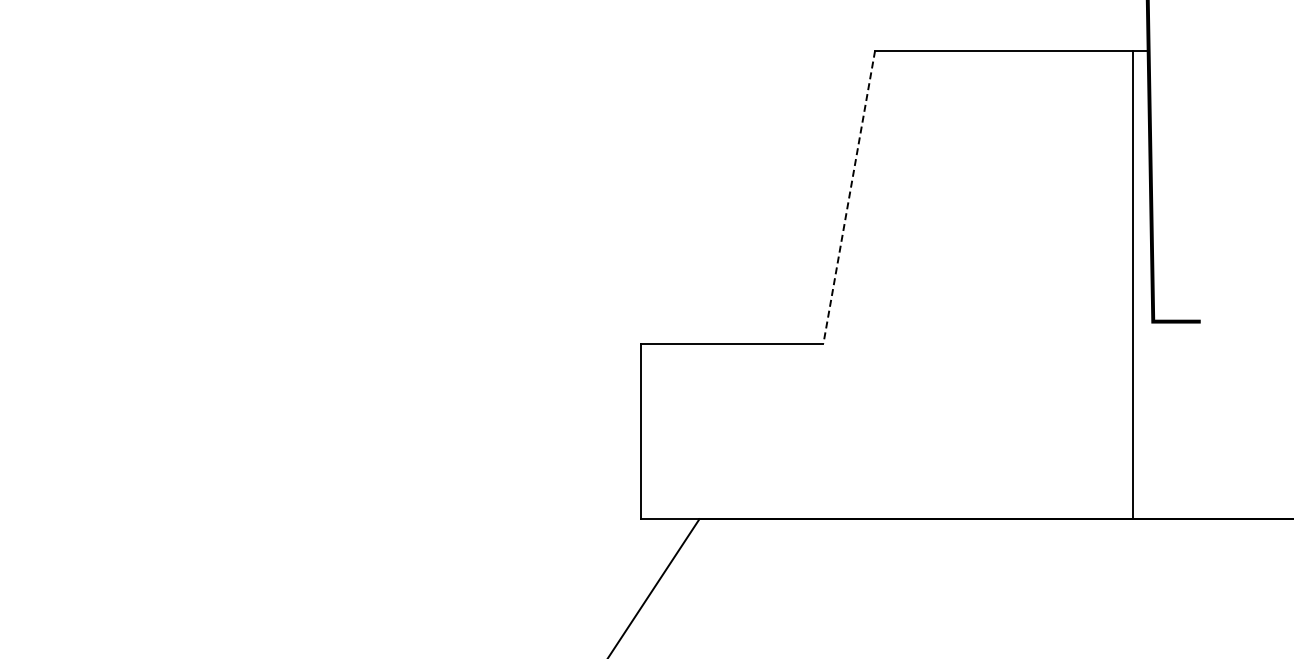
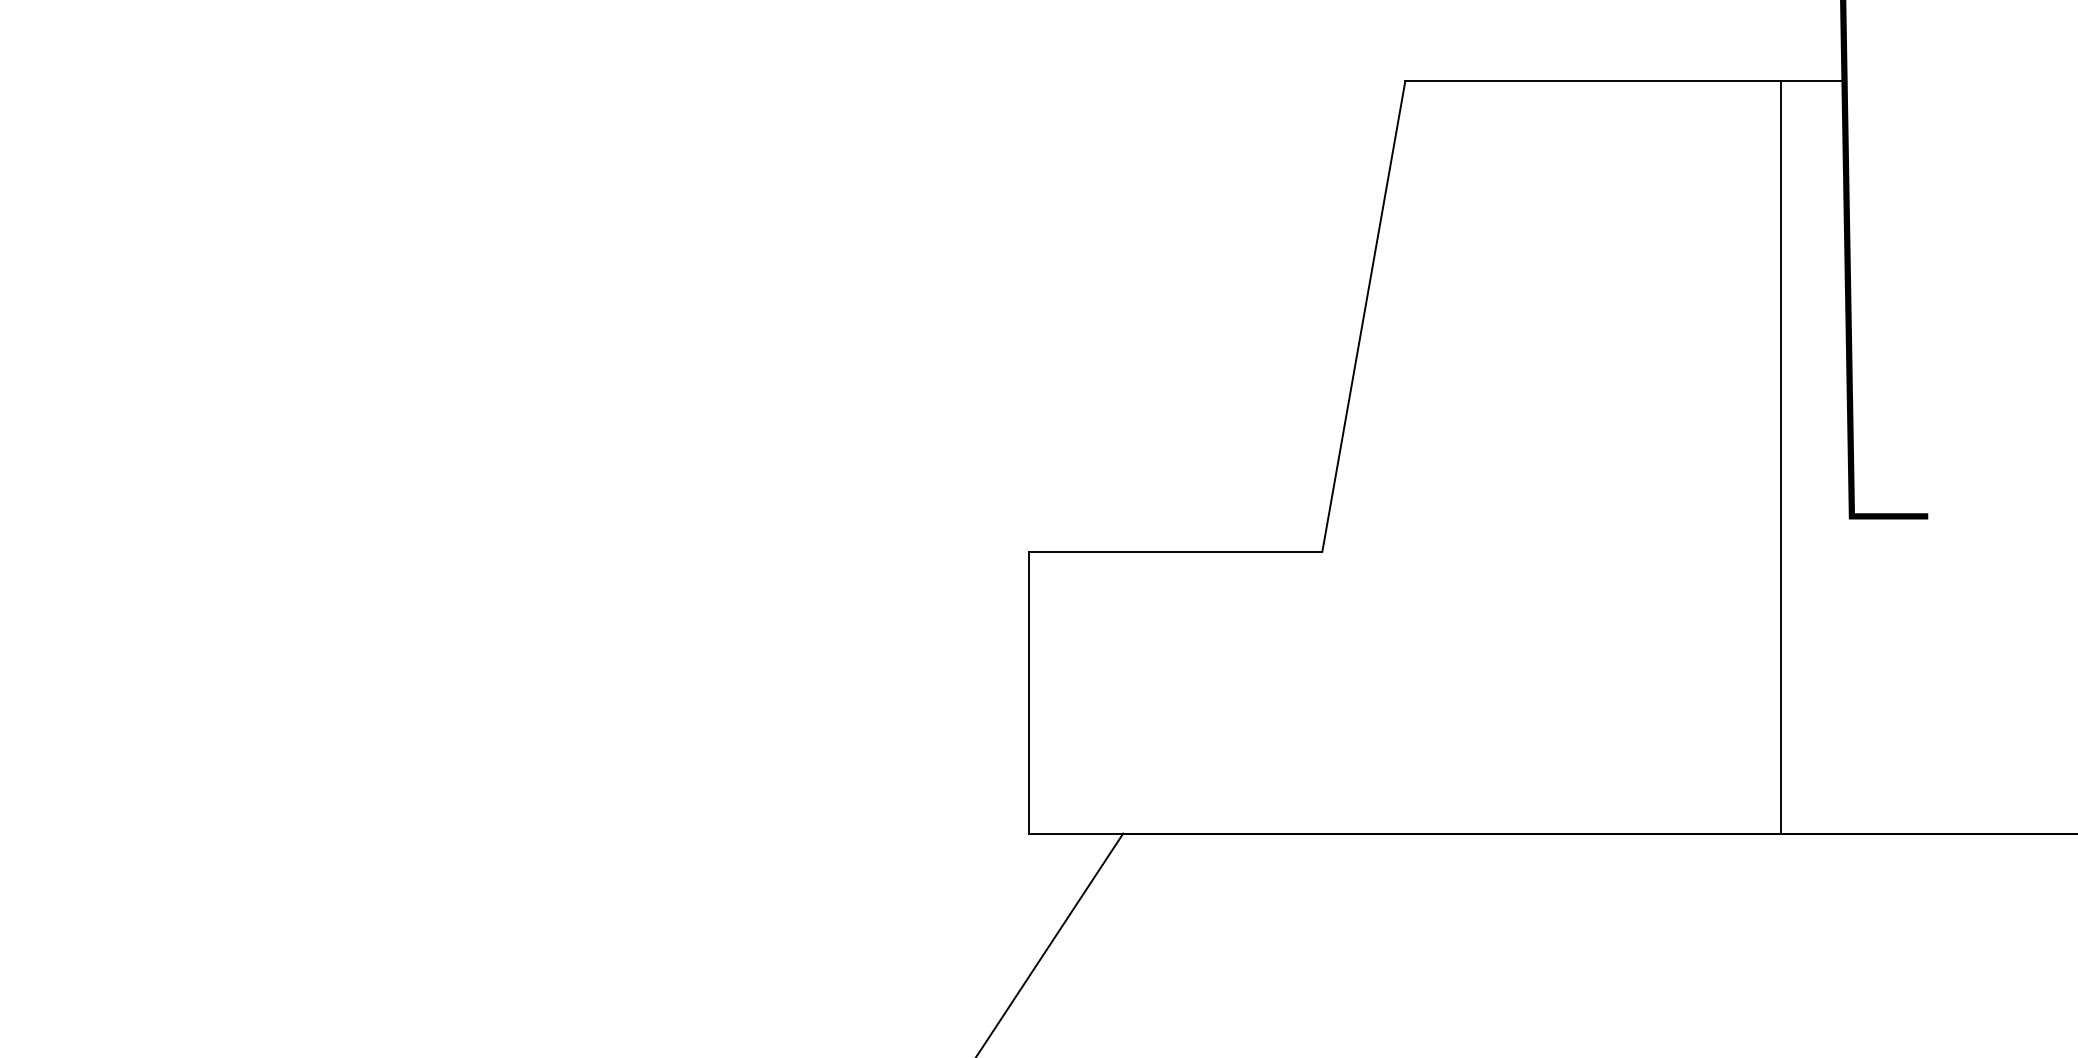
line: (849, 197) -> (1364, 317), dashed -> solid
line: (1133, 284) -> (1781, 456), moved

